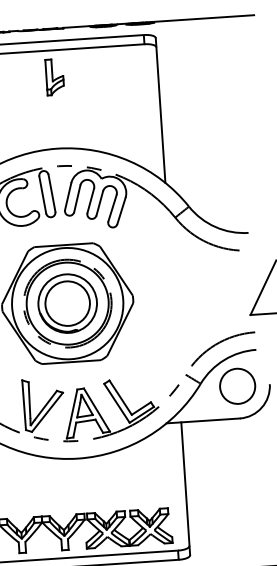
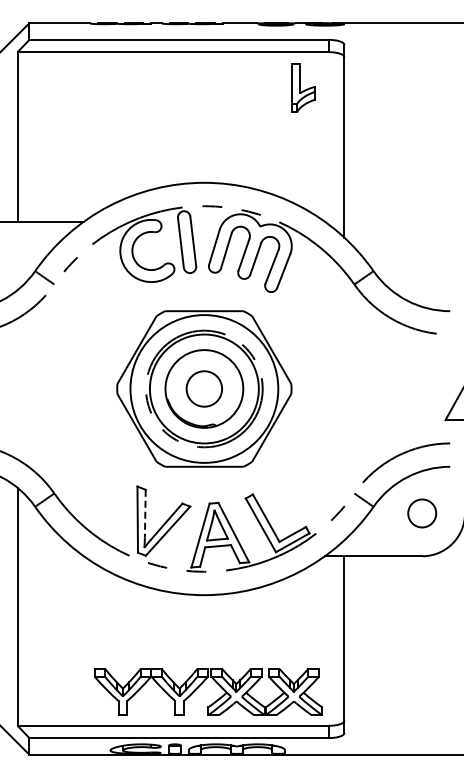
part: (54, 76) -> (303, 87), moved
circle: (67, 303) -> (203, 388), size x0.6
circle: (237, 386) -> (421, 513), size x0.6
line: (29, 400) -> (145, 513), solid -> dashed

